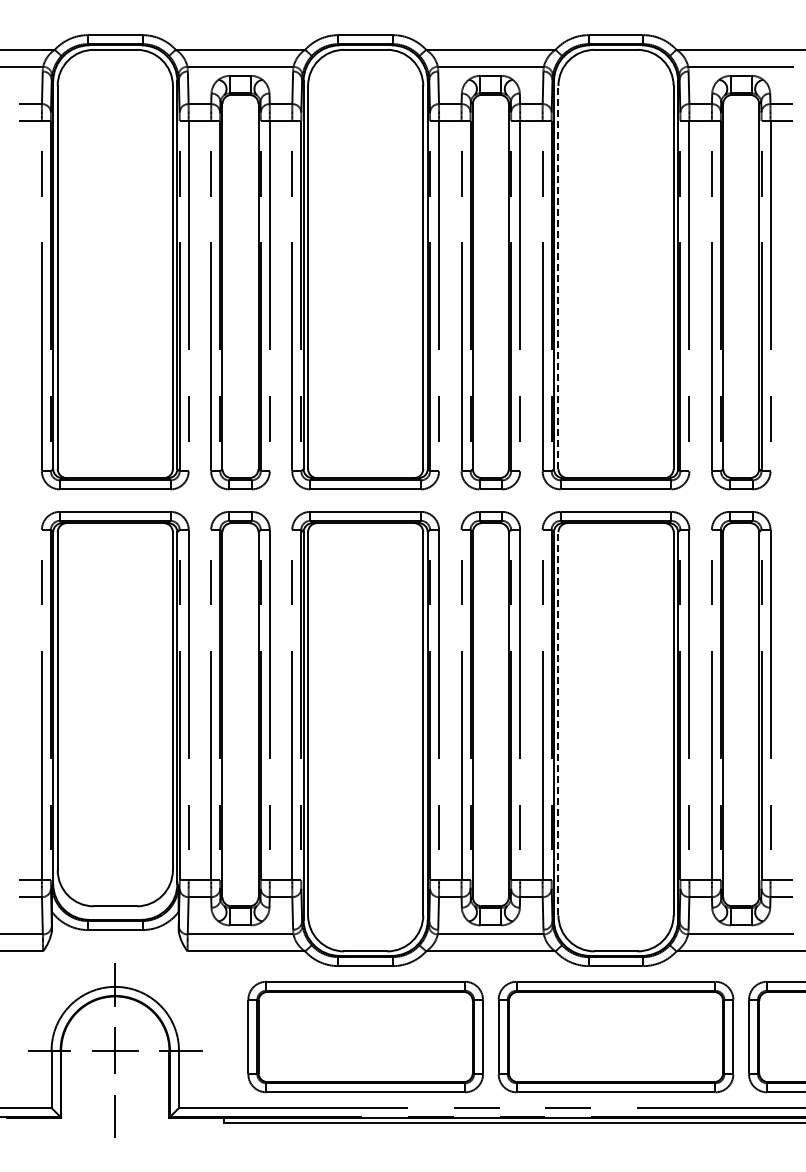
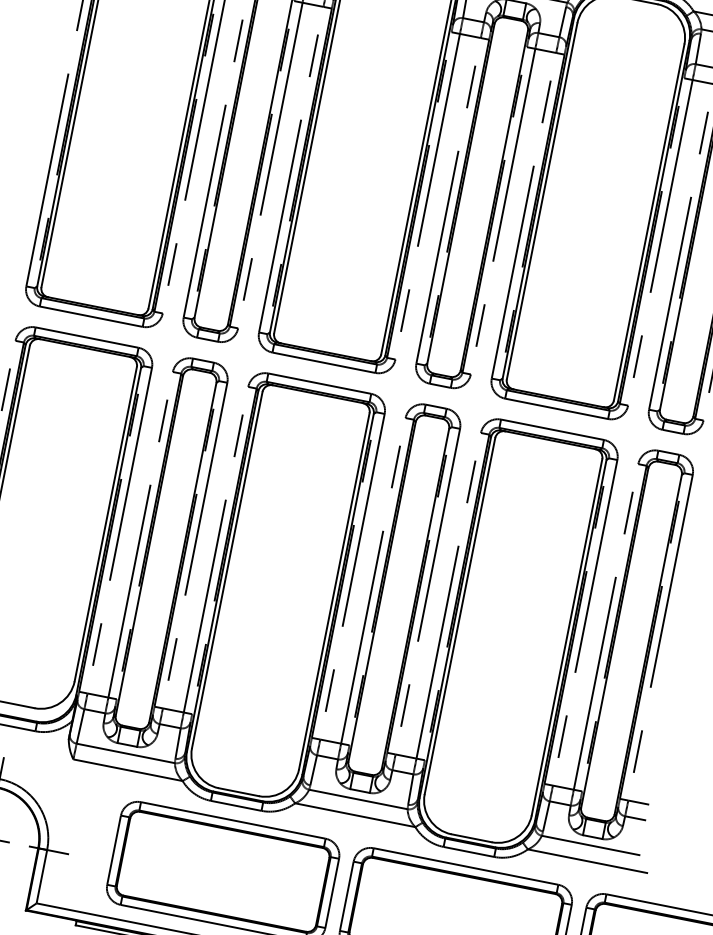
line: (558, 277) -> (542, 201), dashed -> solid
line: (558, 723) -> (460, 615), dashed -> solid

